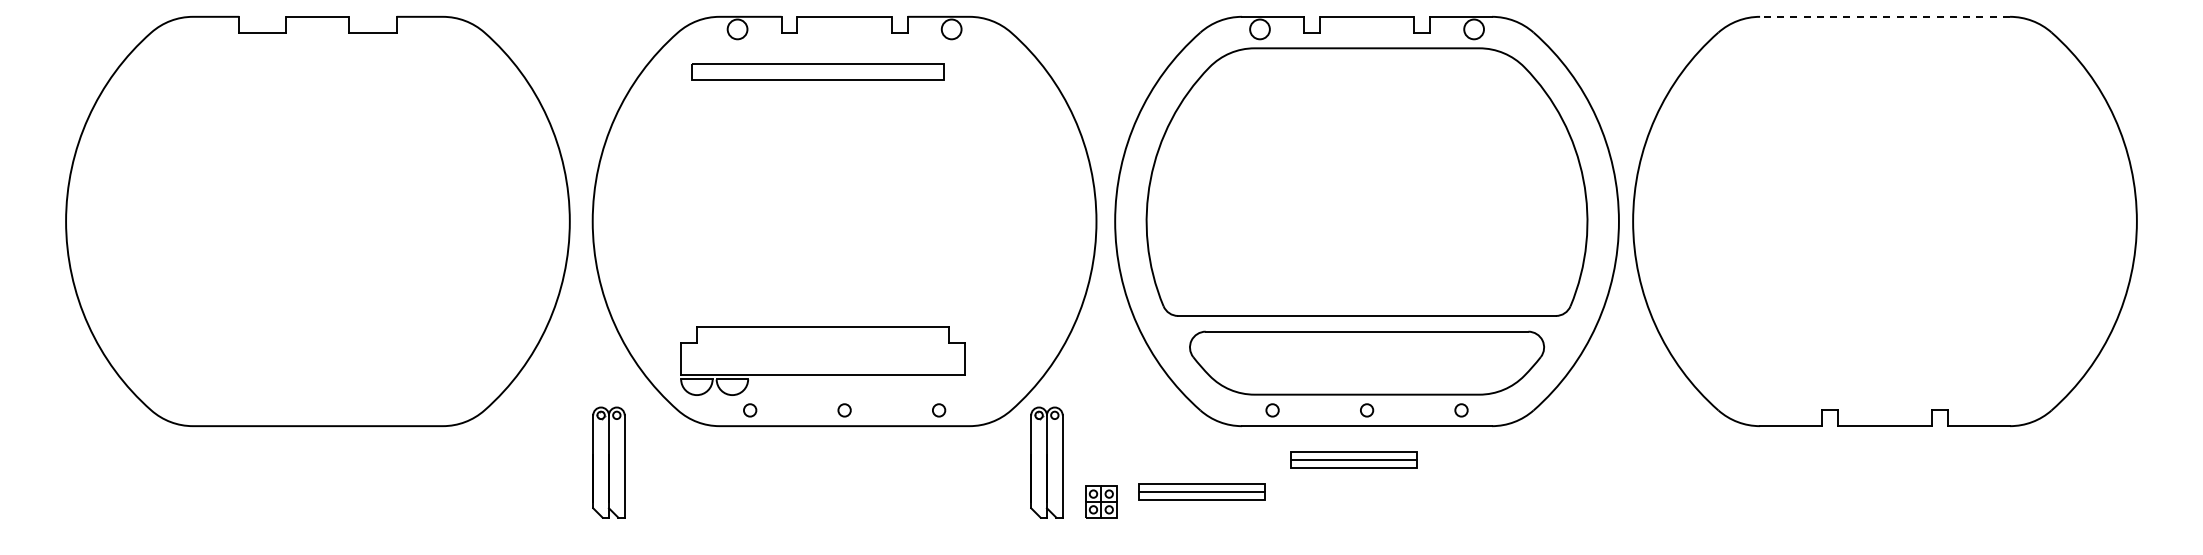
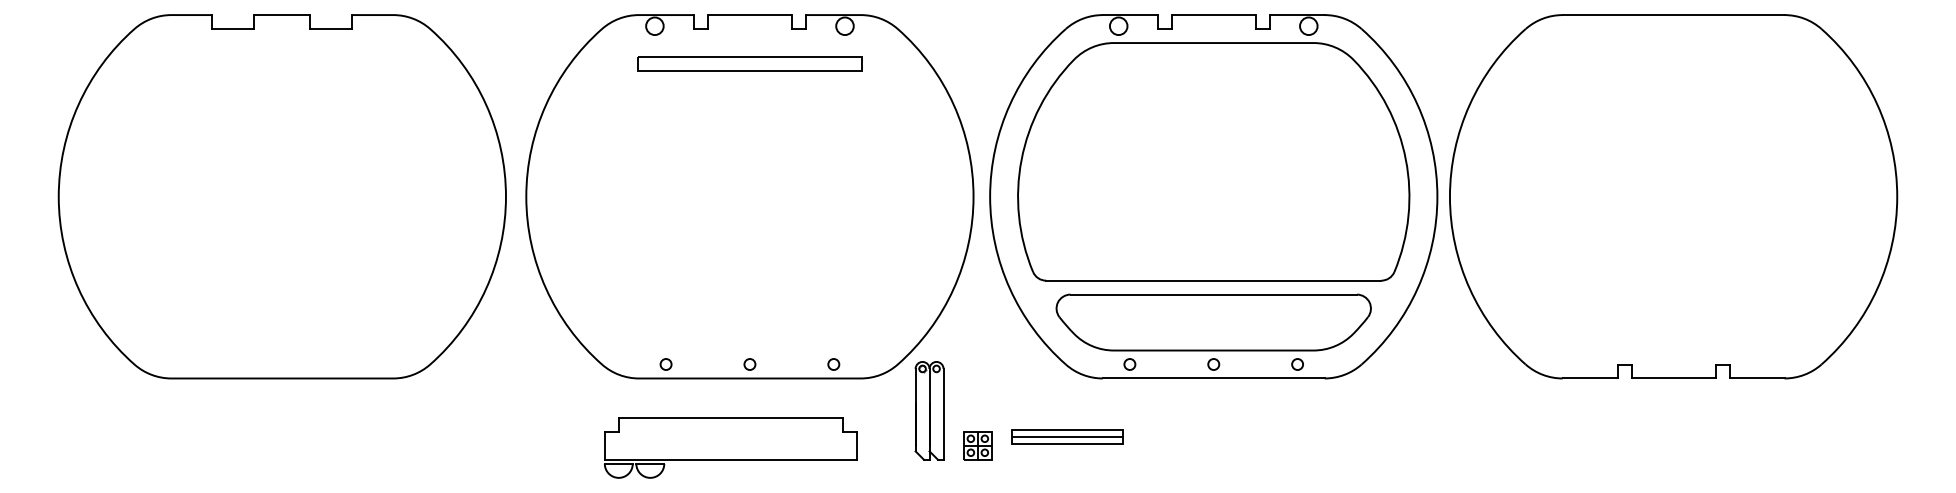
line: (1885, 16) -> (1674, 14), dashed -> solid
part: (817, 71) -> (749, 63), moved
part: (822, 360) -> (730, 447), moved
part: (1353, 459) -> (1201, 408), removed
part: (608, 462) -> (540, 410), removed

